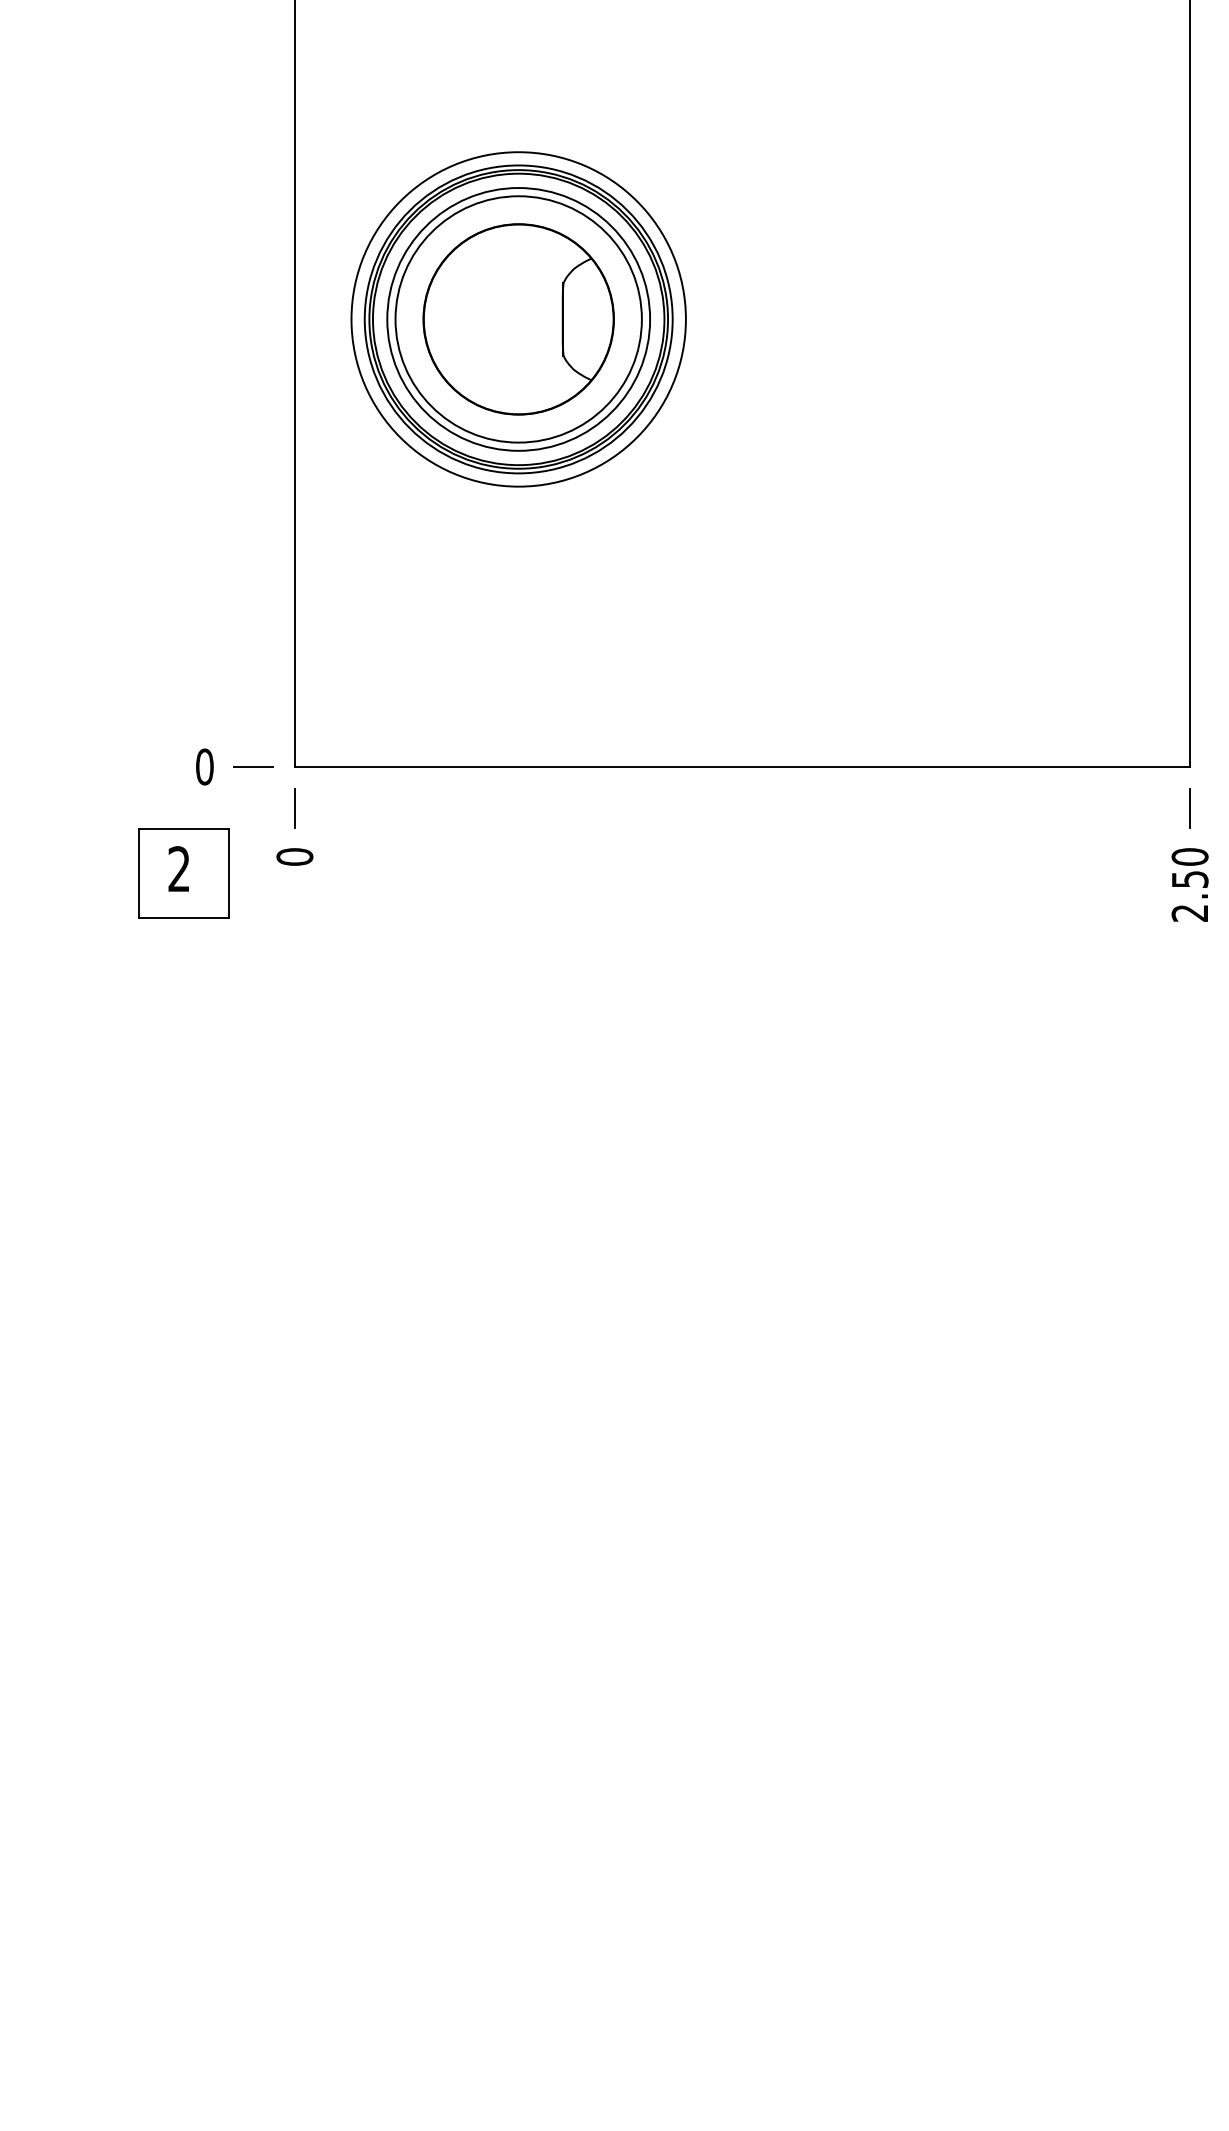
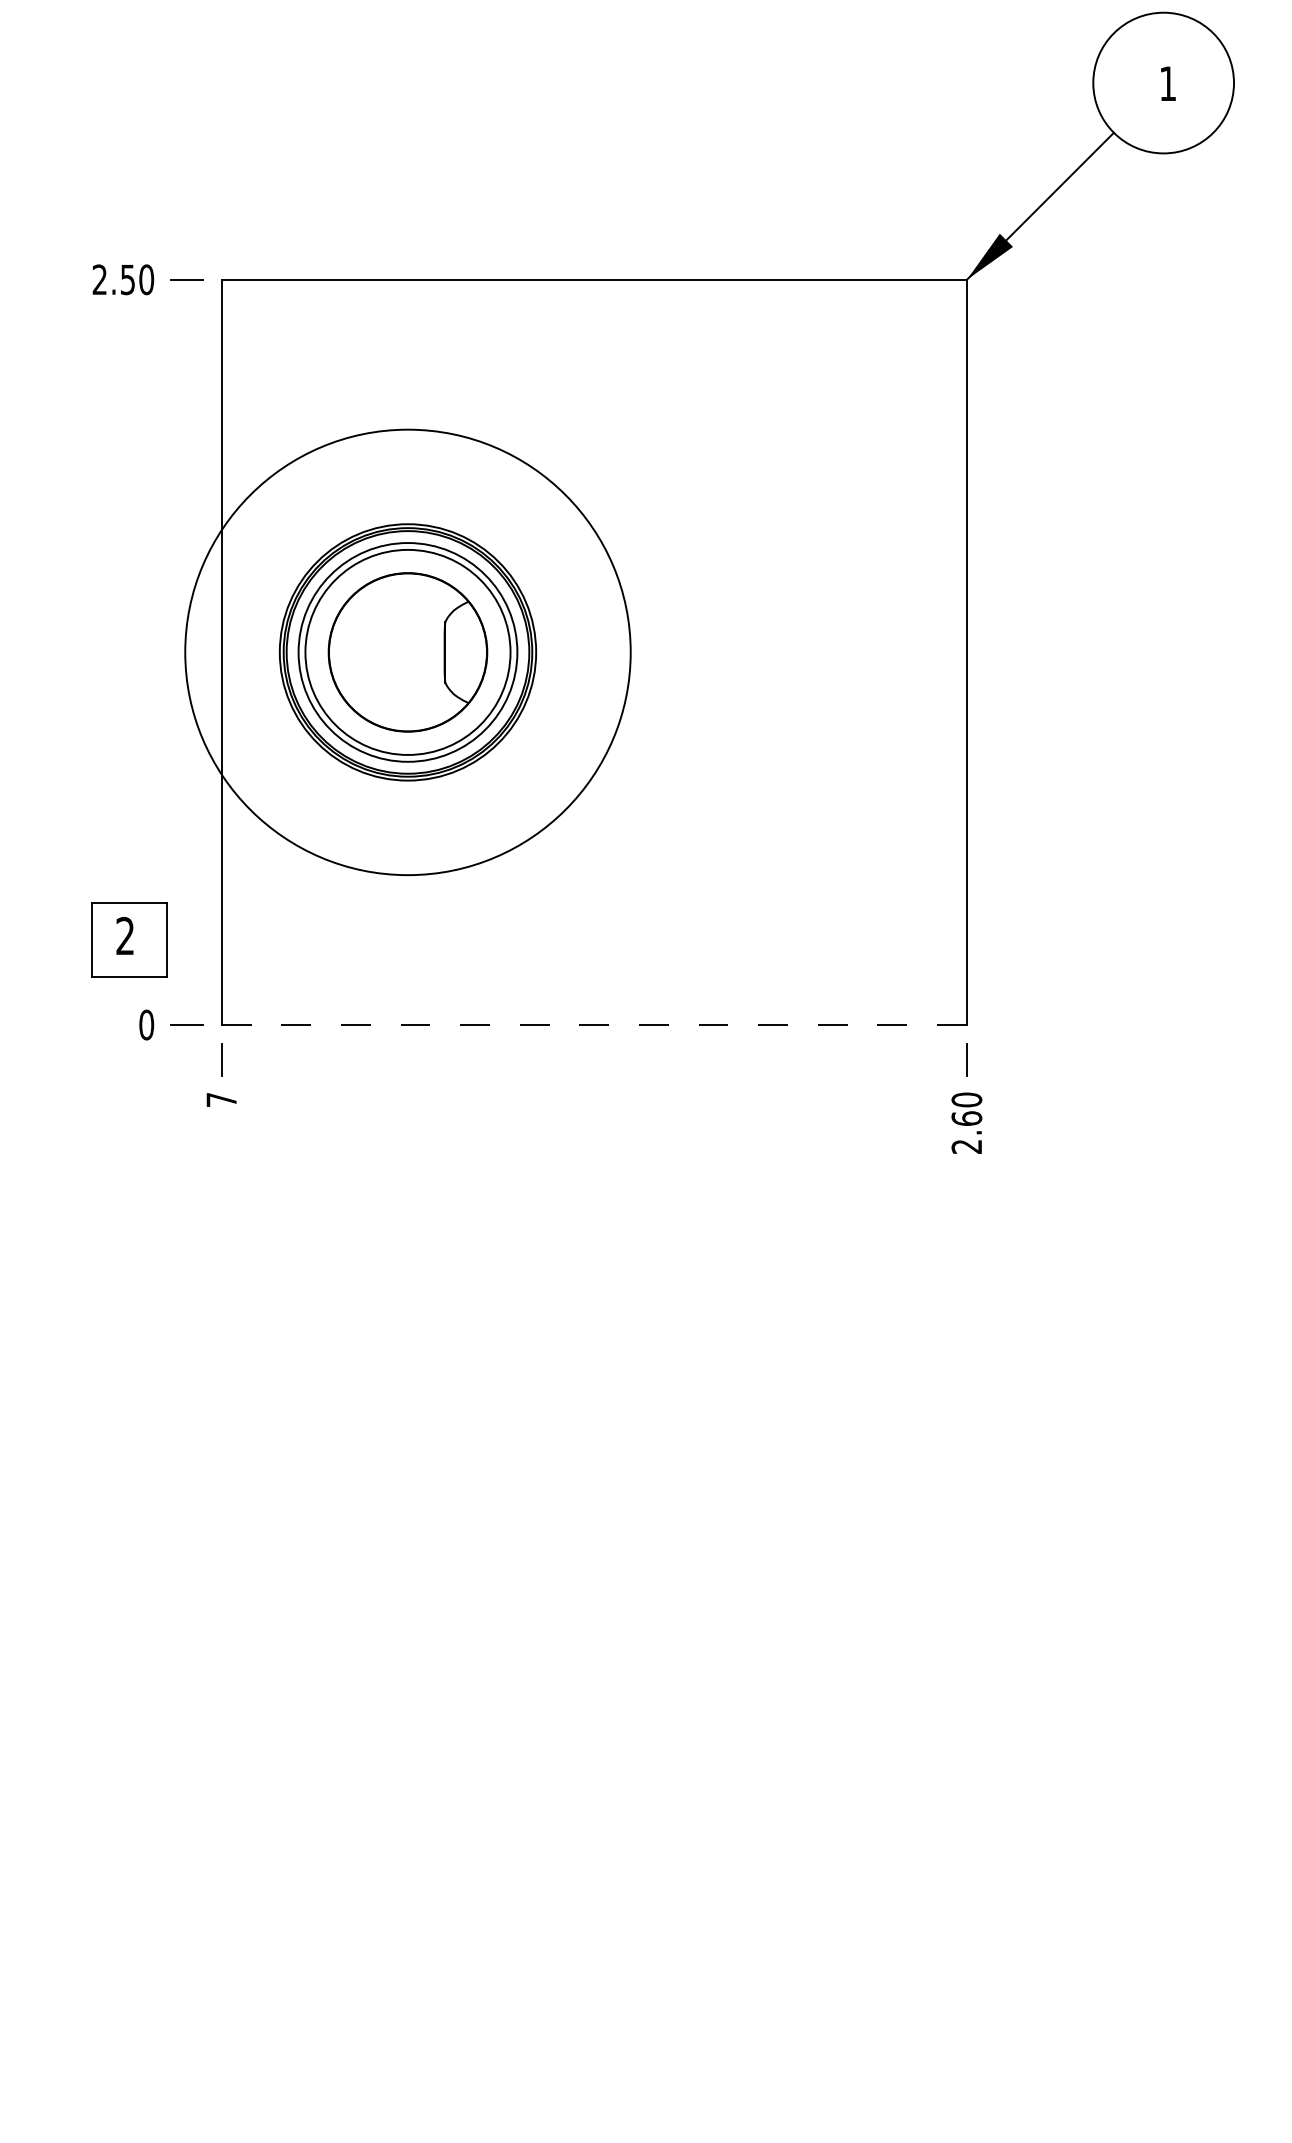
circle: (518, 319) -> (407, 652), size x1.6
line: (742, 767) -> (594, 1025), solid -> dashed
text: (294, 856) -> (221, 1099), 0 -> 7
part: (184, 873) -> (129, 939), moved
text: (1189, 879) -> (966, 1118), 2.50 -> 2.60

